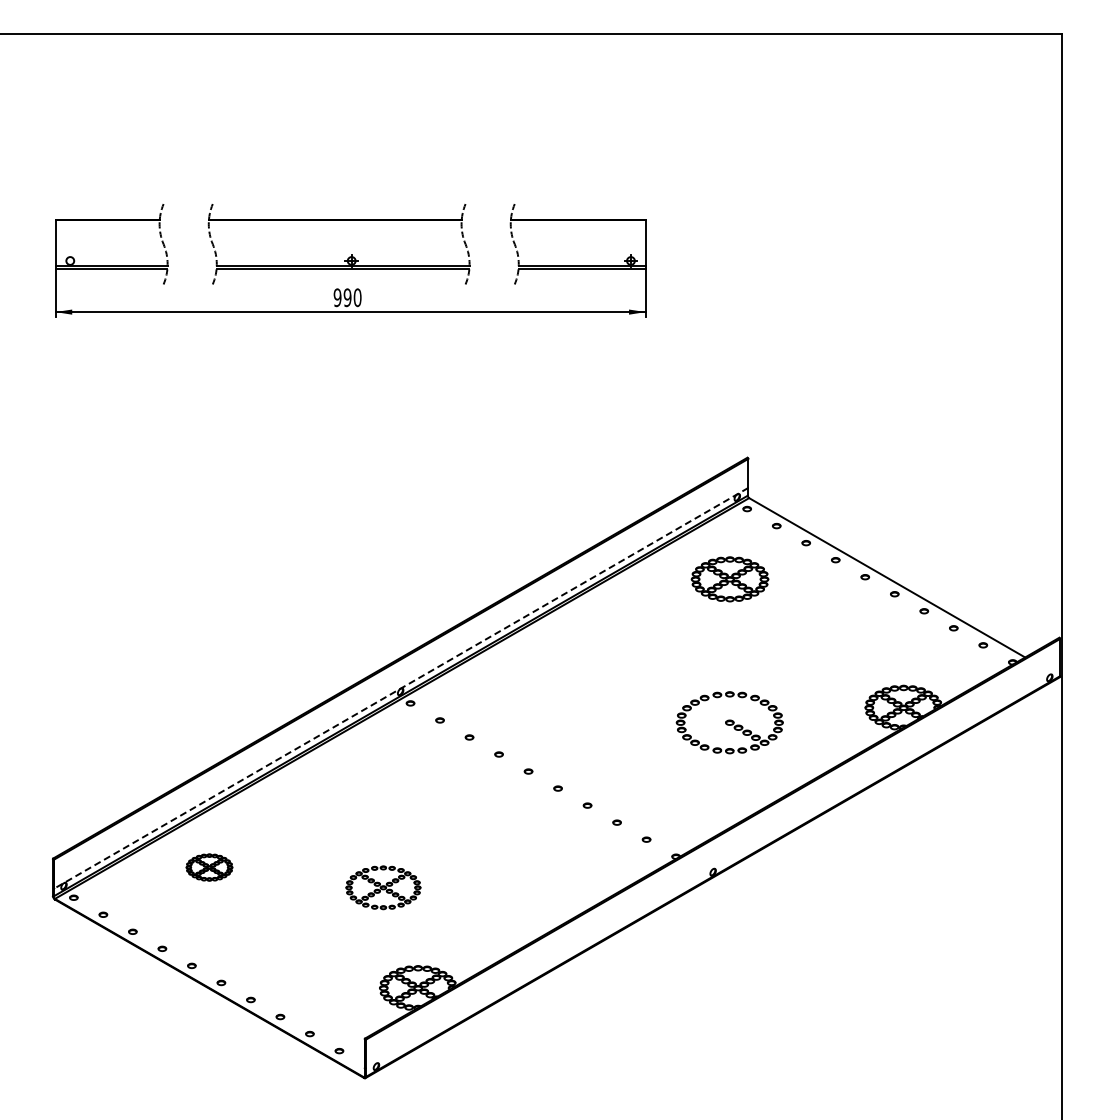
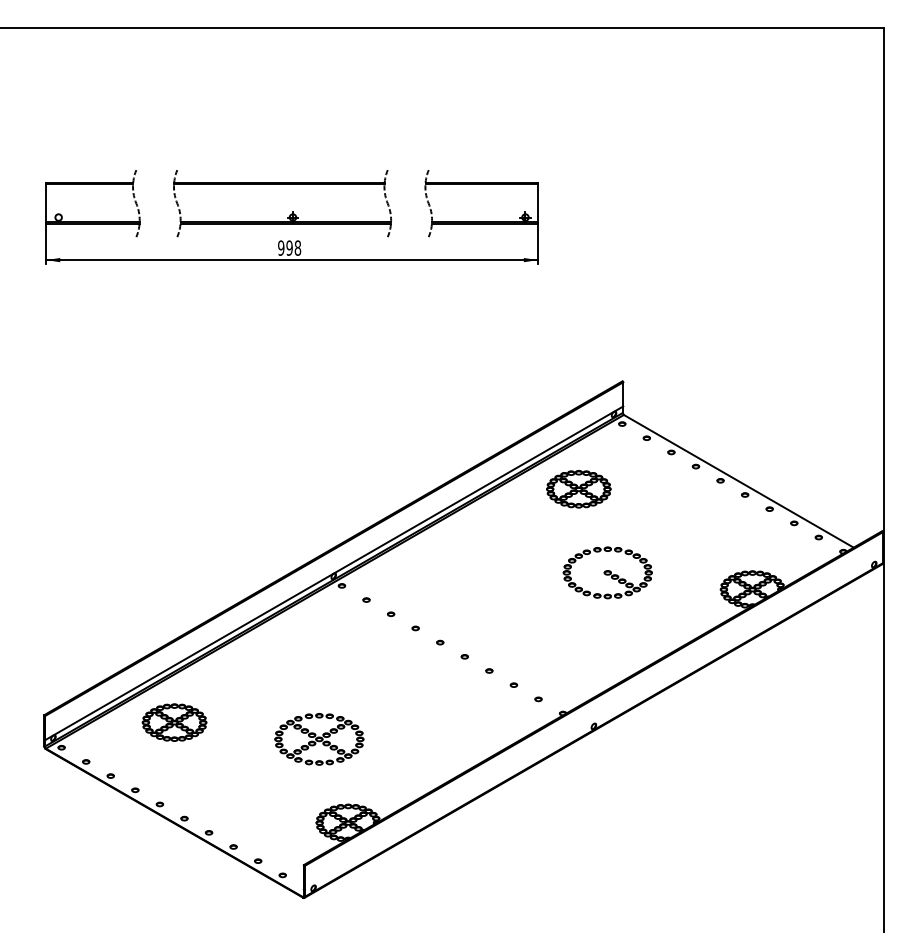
text: (357, 297) -> (297, 247), 990 -> 998
part: (729, 579) -> (578, 489), moved
line: (401, 688) -> (334, 573), dashed -> solid
part: (729, 722) -> (607, 572), moved
part: (209, 867) -> (174, 722), size x1.67
part: (383, 887) -> (319, 739), size x1.43

